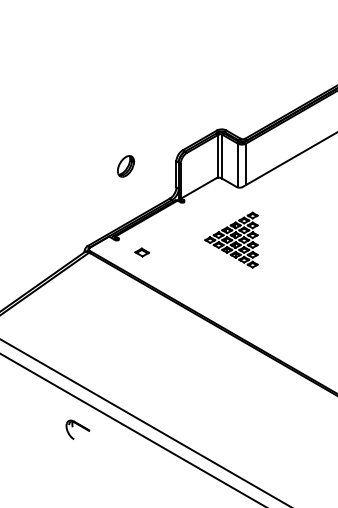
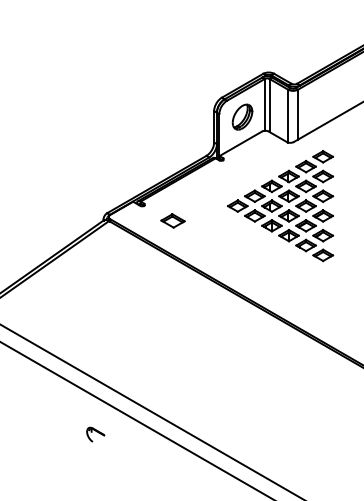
part: (126, 166) -> (243, 117), moved
part: (231, 239) -> (280, 205), size x1.67
part: (141, 252) -> (172, 220), size x1.43
part: (78, 429) -> (96, 434), size x0.62

